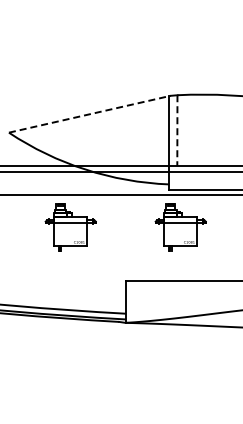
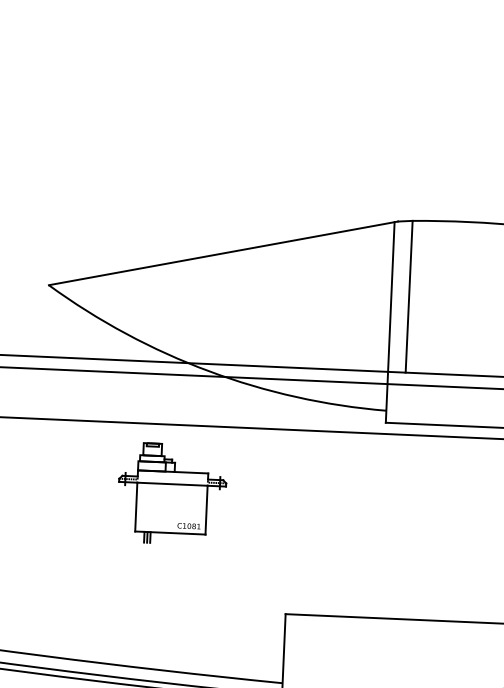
line: (89, 114) -> (222, 253), dashed -> solid
line: (177, 131) -> (409, 298), dashed -> solid
part: (180, 227) -> (406, 503), removed

